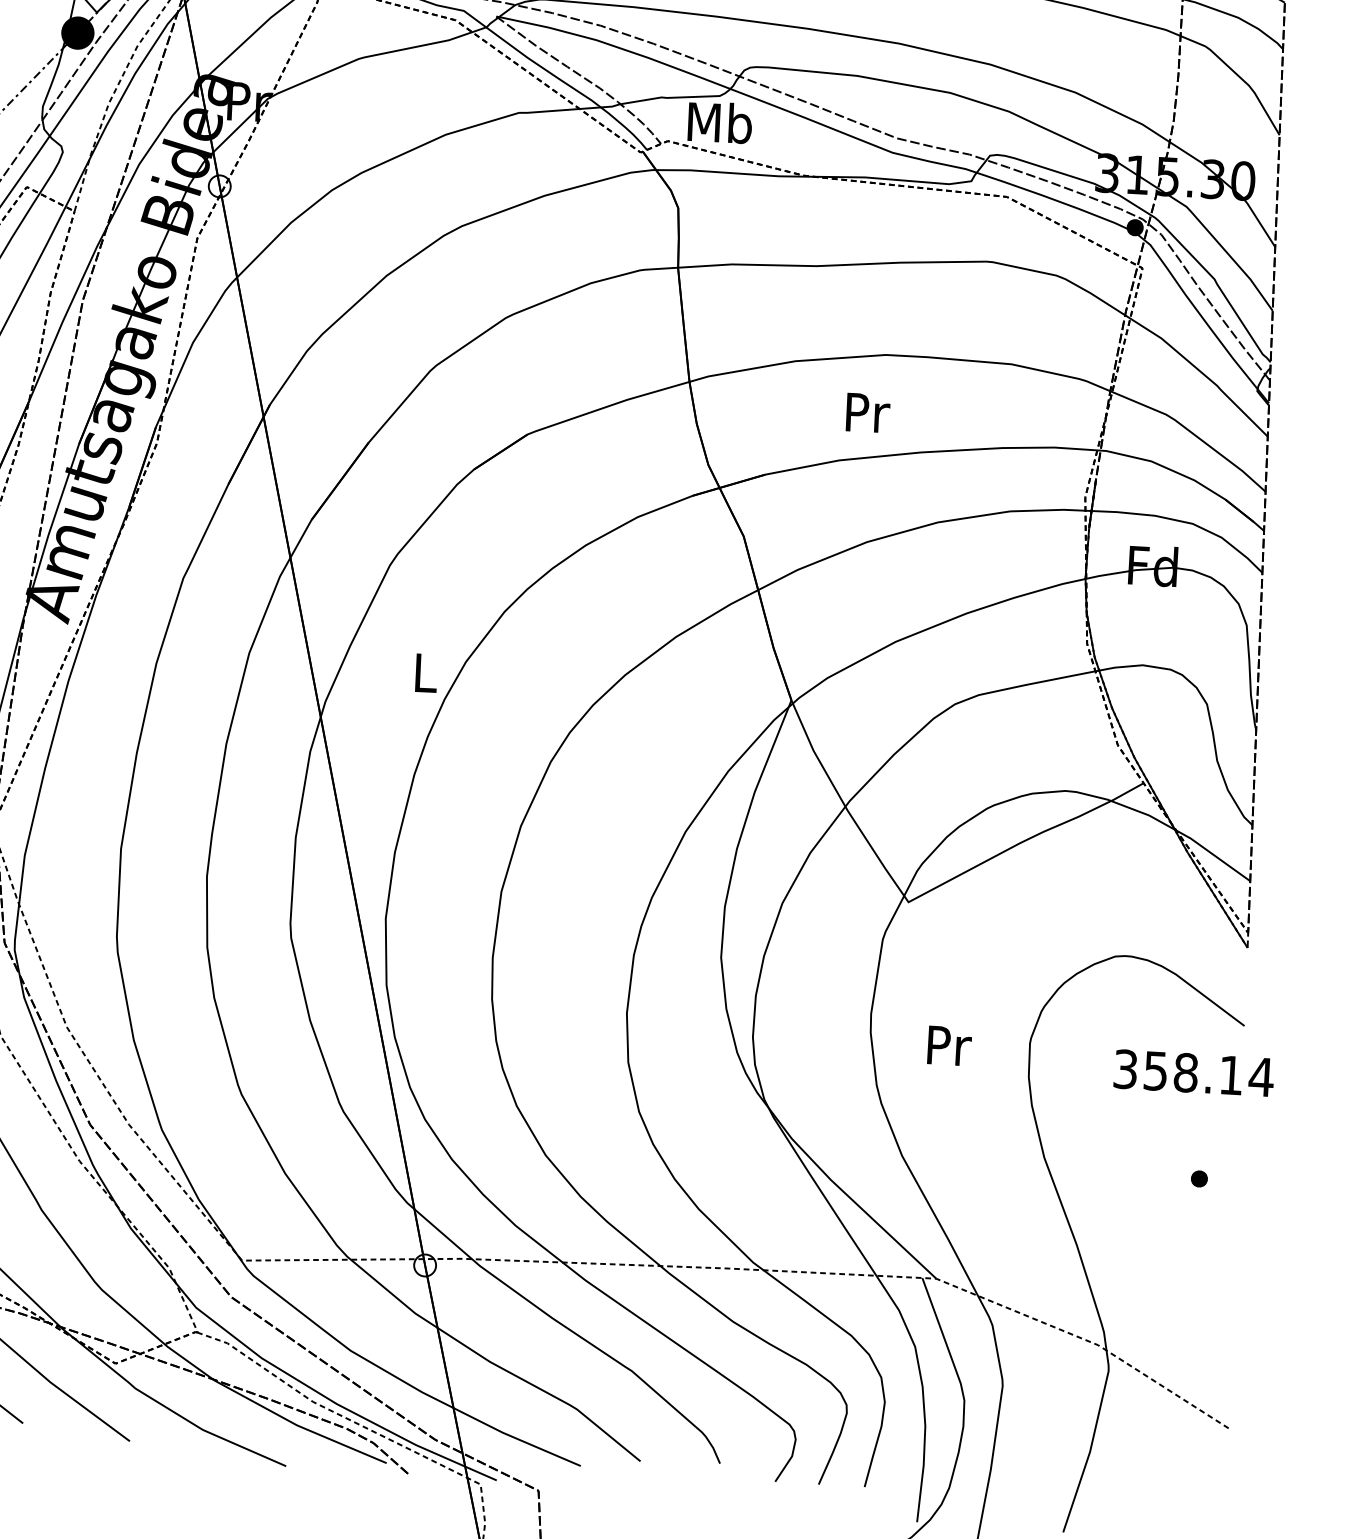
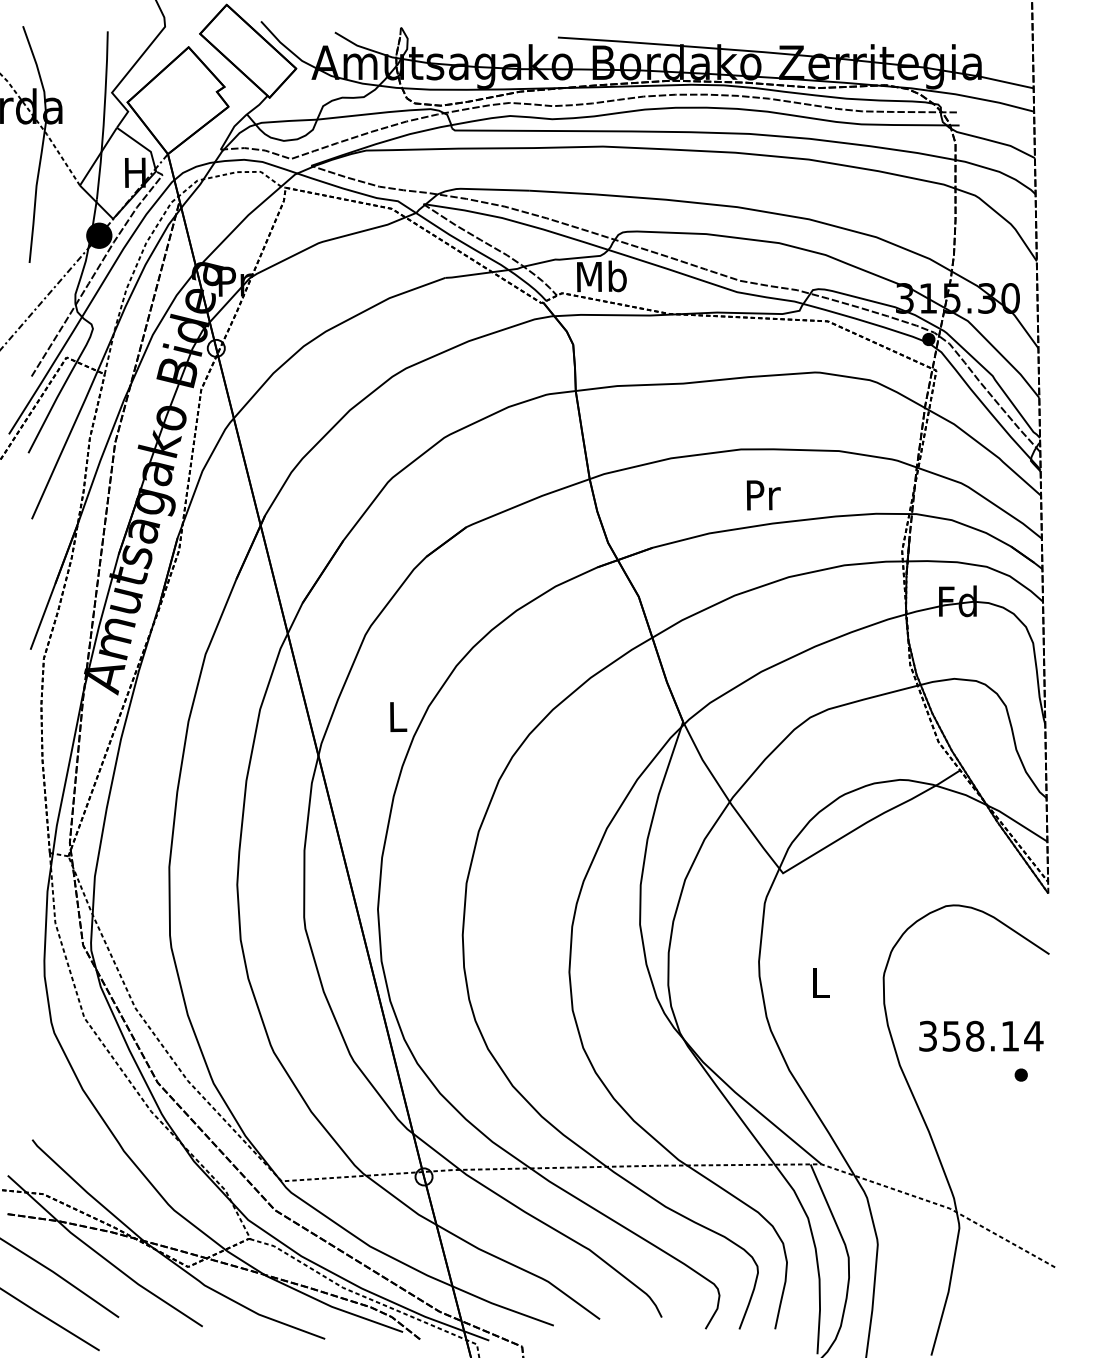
text: (867, 413) -> (763, 495), moved
text: (949, 1045) -> (821, 982), Pr -> L
text: (1194, 1072) -> (981, 1035), moved

